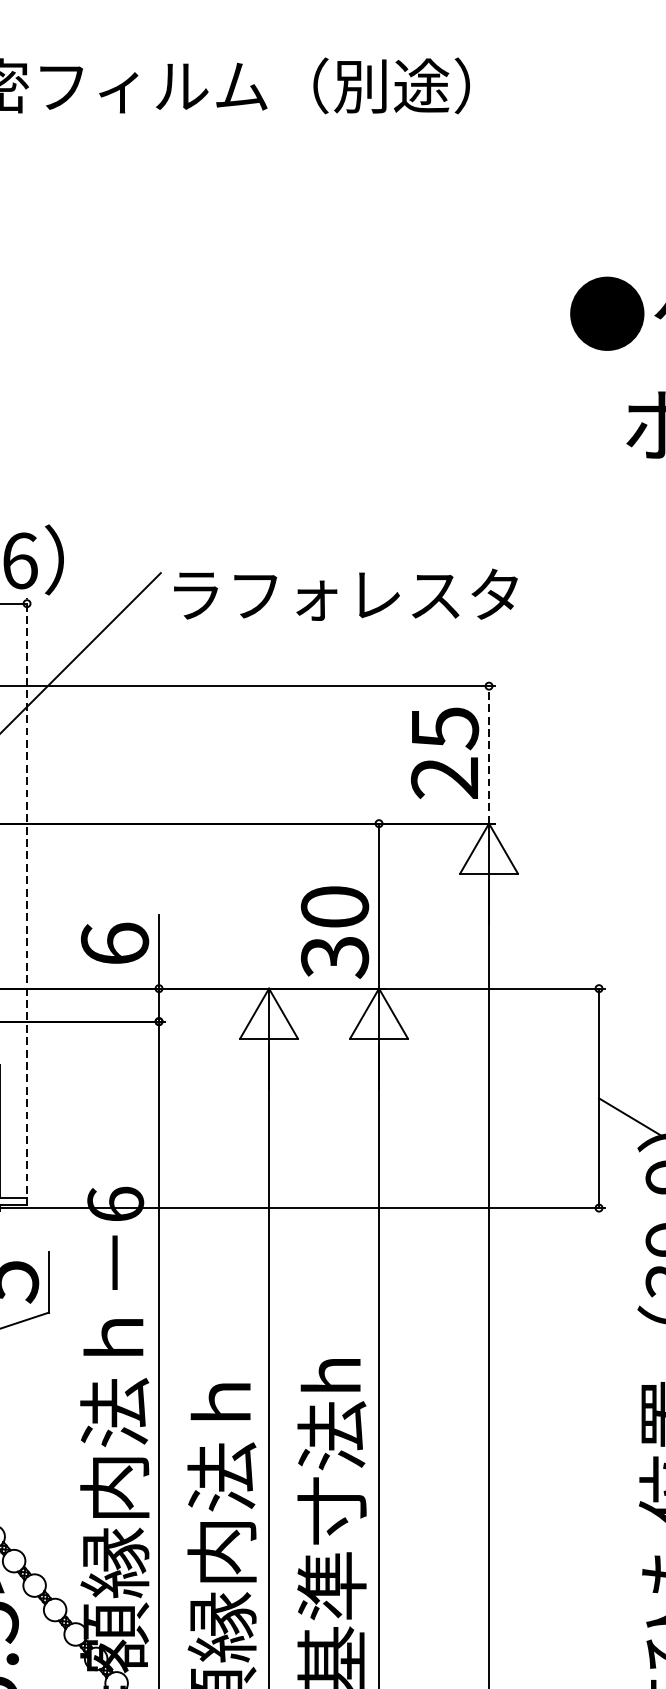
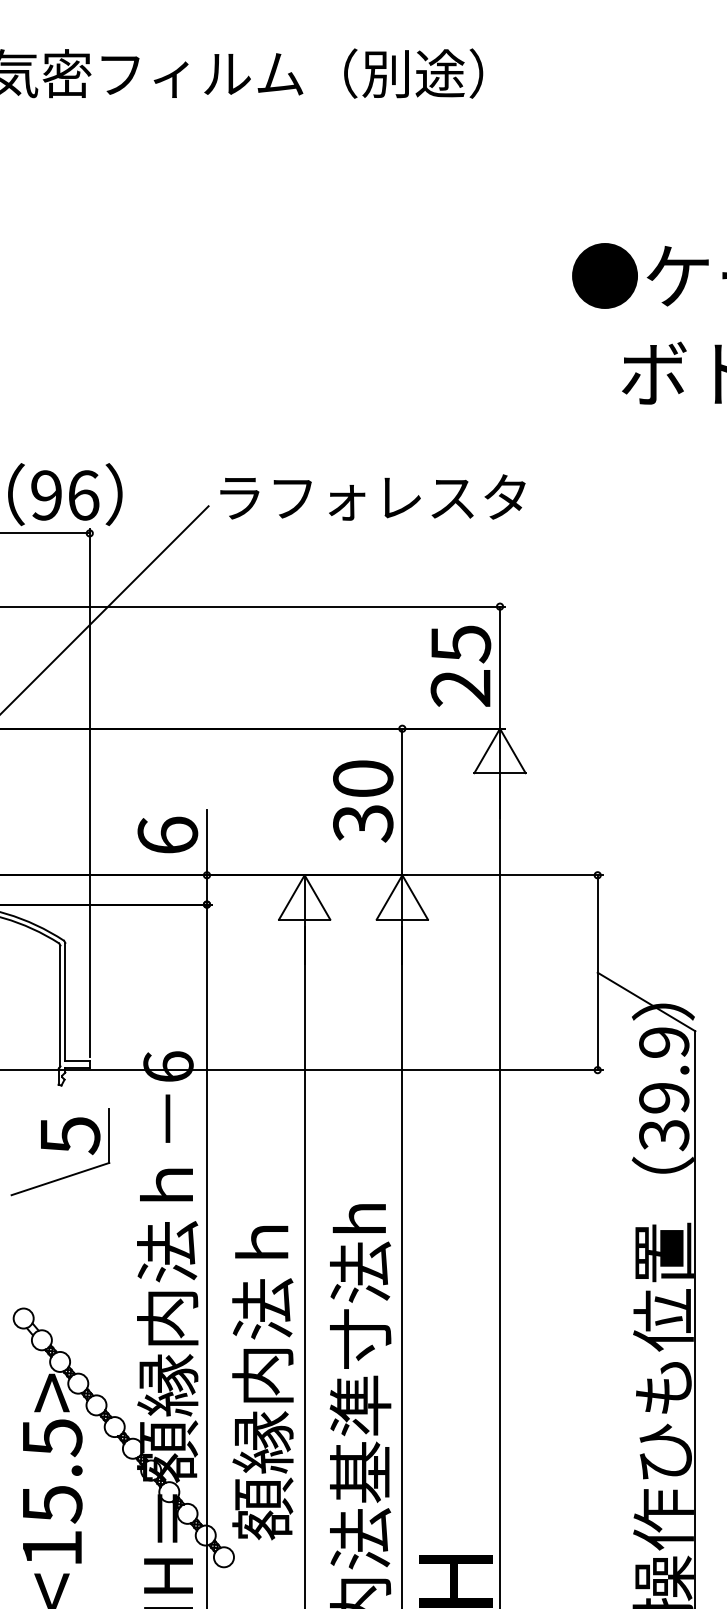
text: (345, 594) -> (372, 497), moved
line: (489, 754) -> (500, 667), dashed -> solid
line: (26, 895) -> (89, 792), dashed -> solid
text: (335, 932) -> (363, 801), moved

